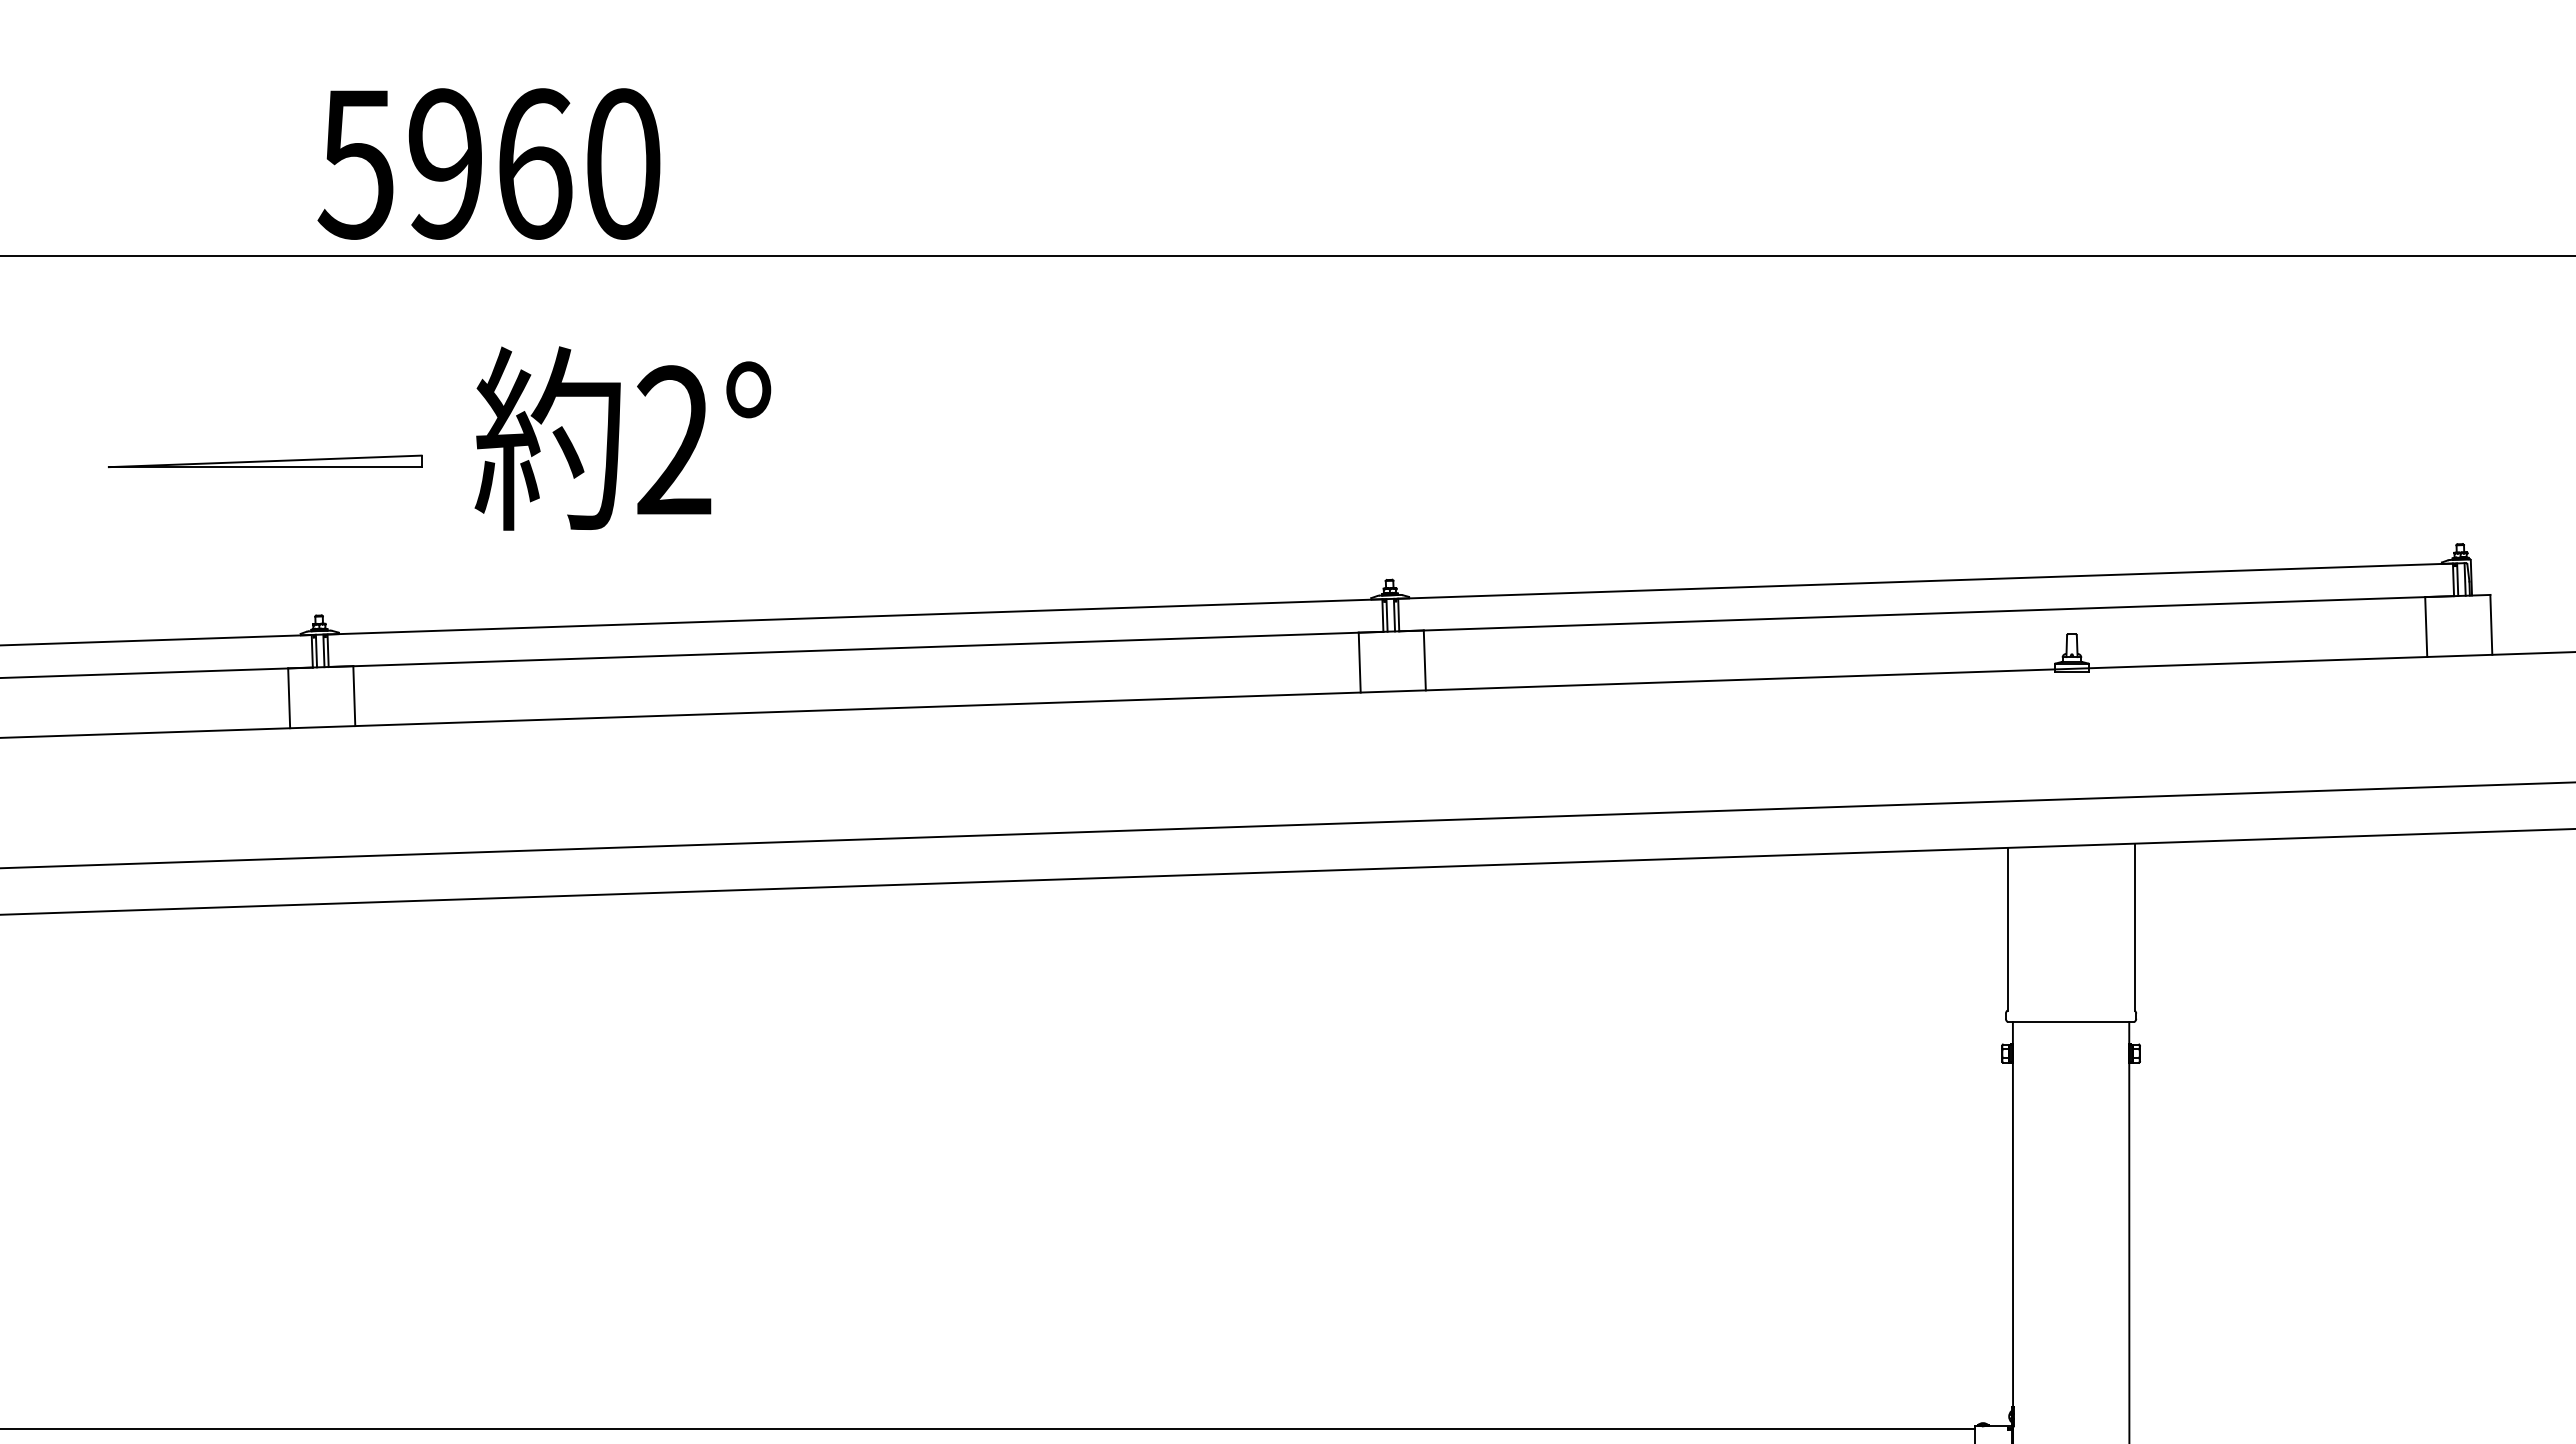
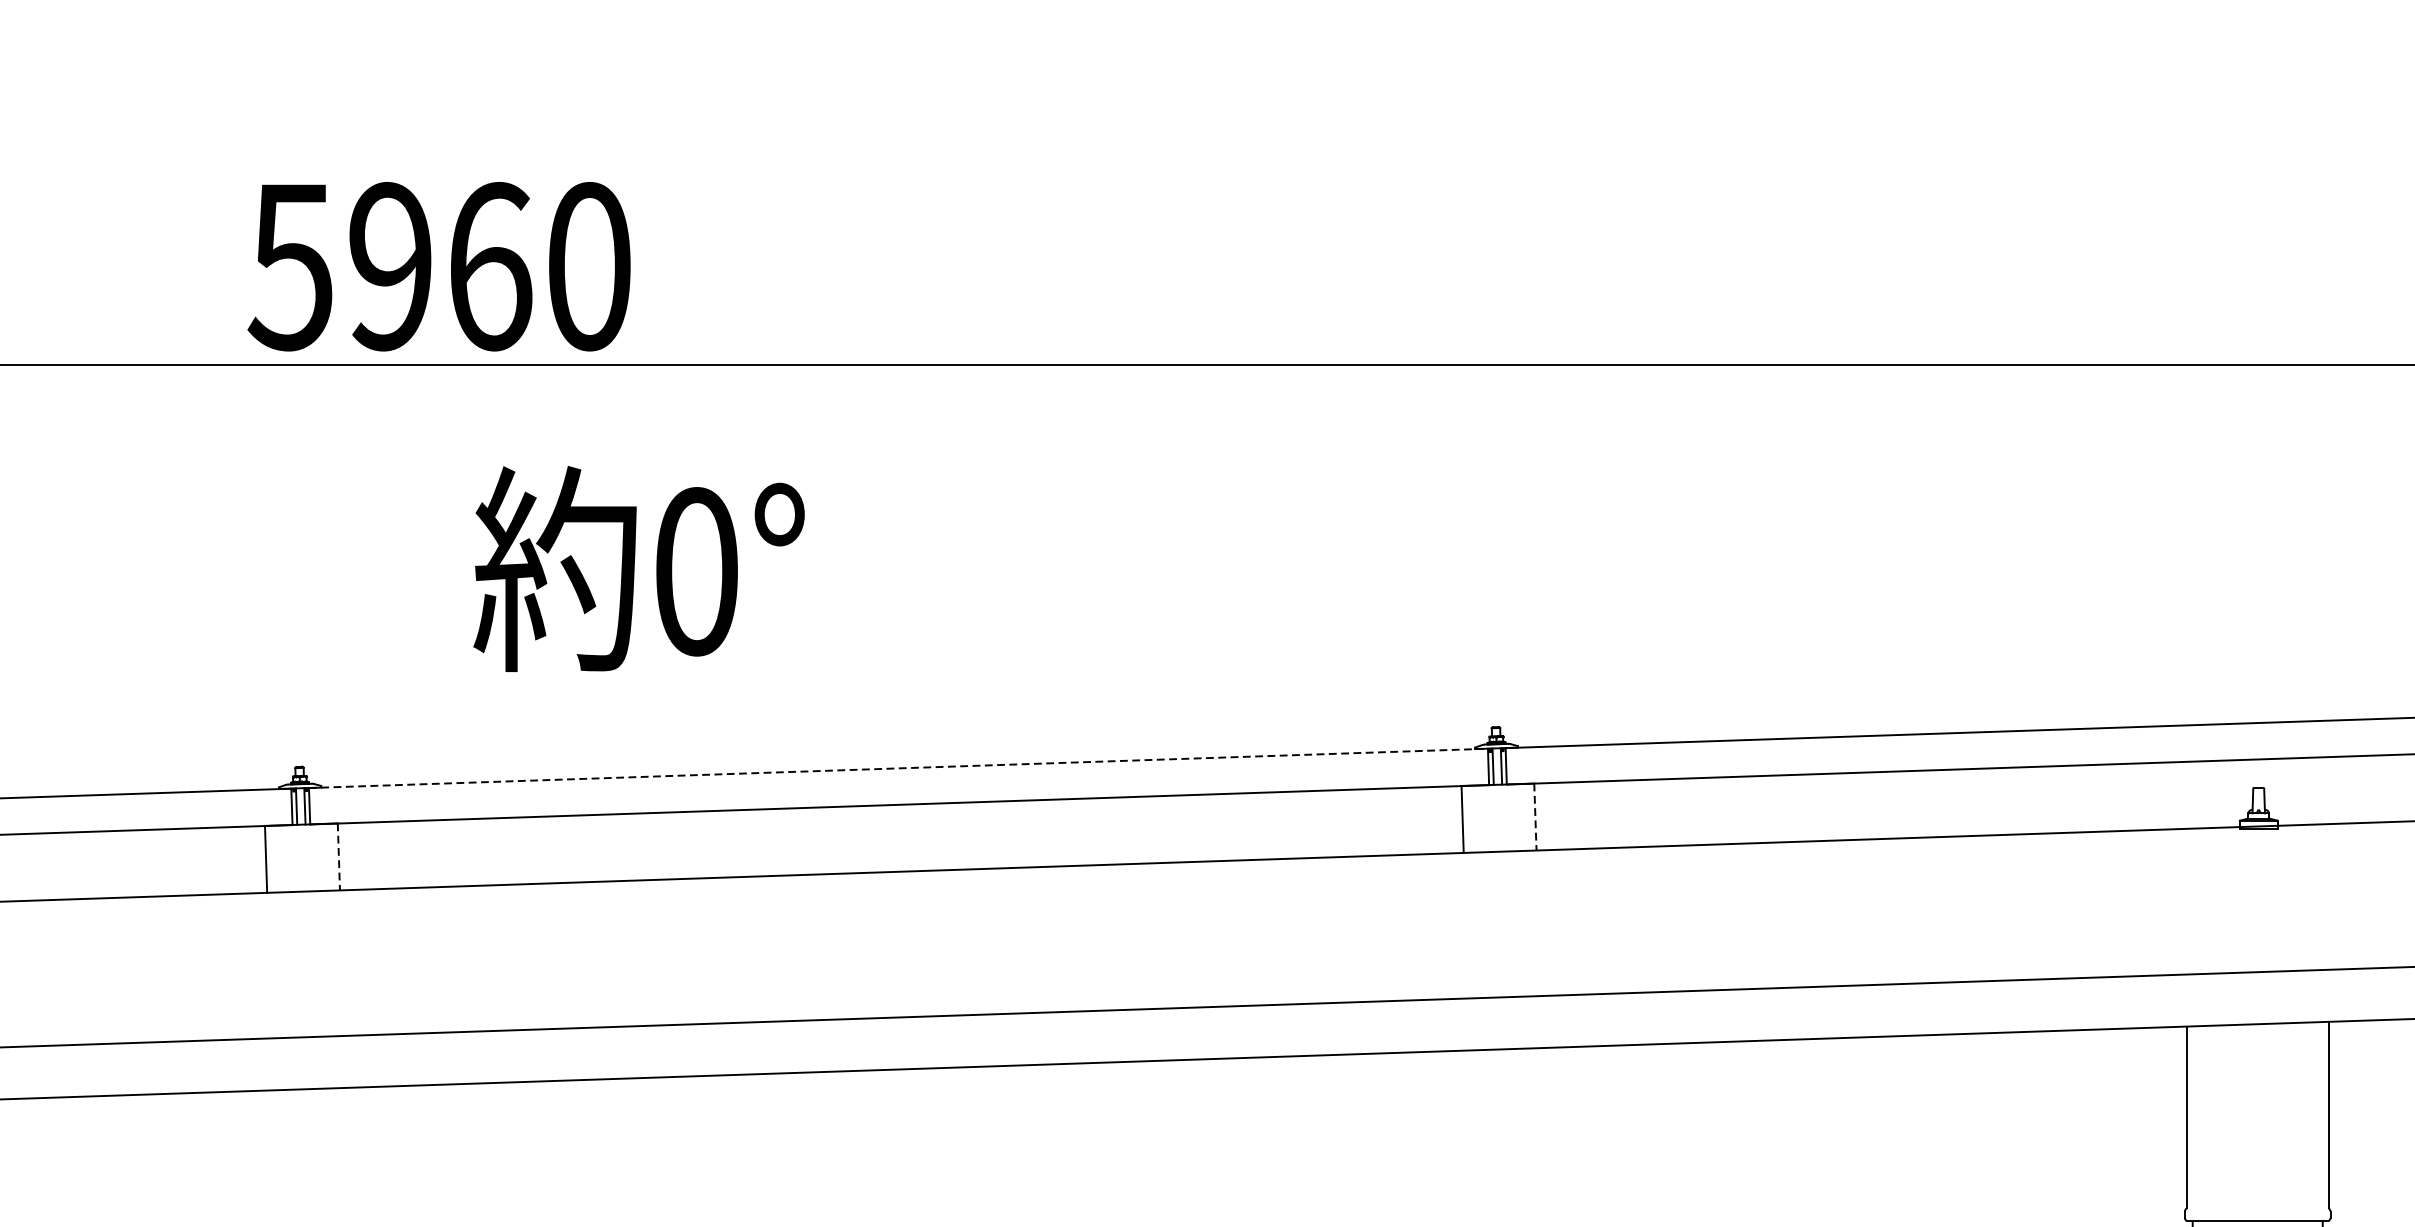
text: (488, 163) -> (438, 266), moved
text: (674, 440) -> (696, 571), 2° -> 0°
part: (265, 461) -> (239, 594), removed
line: (854, 616) -> (897, 767), solid -> dashed
line: (1424, 660) -> (1535, 817), solid -> dashed
line: (354, 696) -> (339, 857), solid -> dashed

